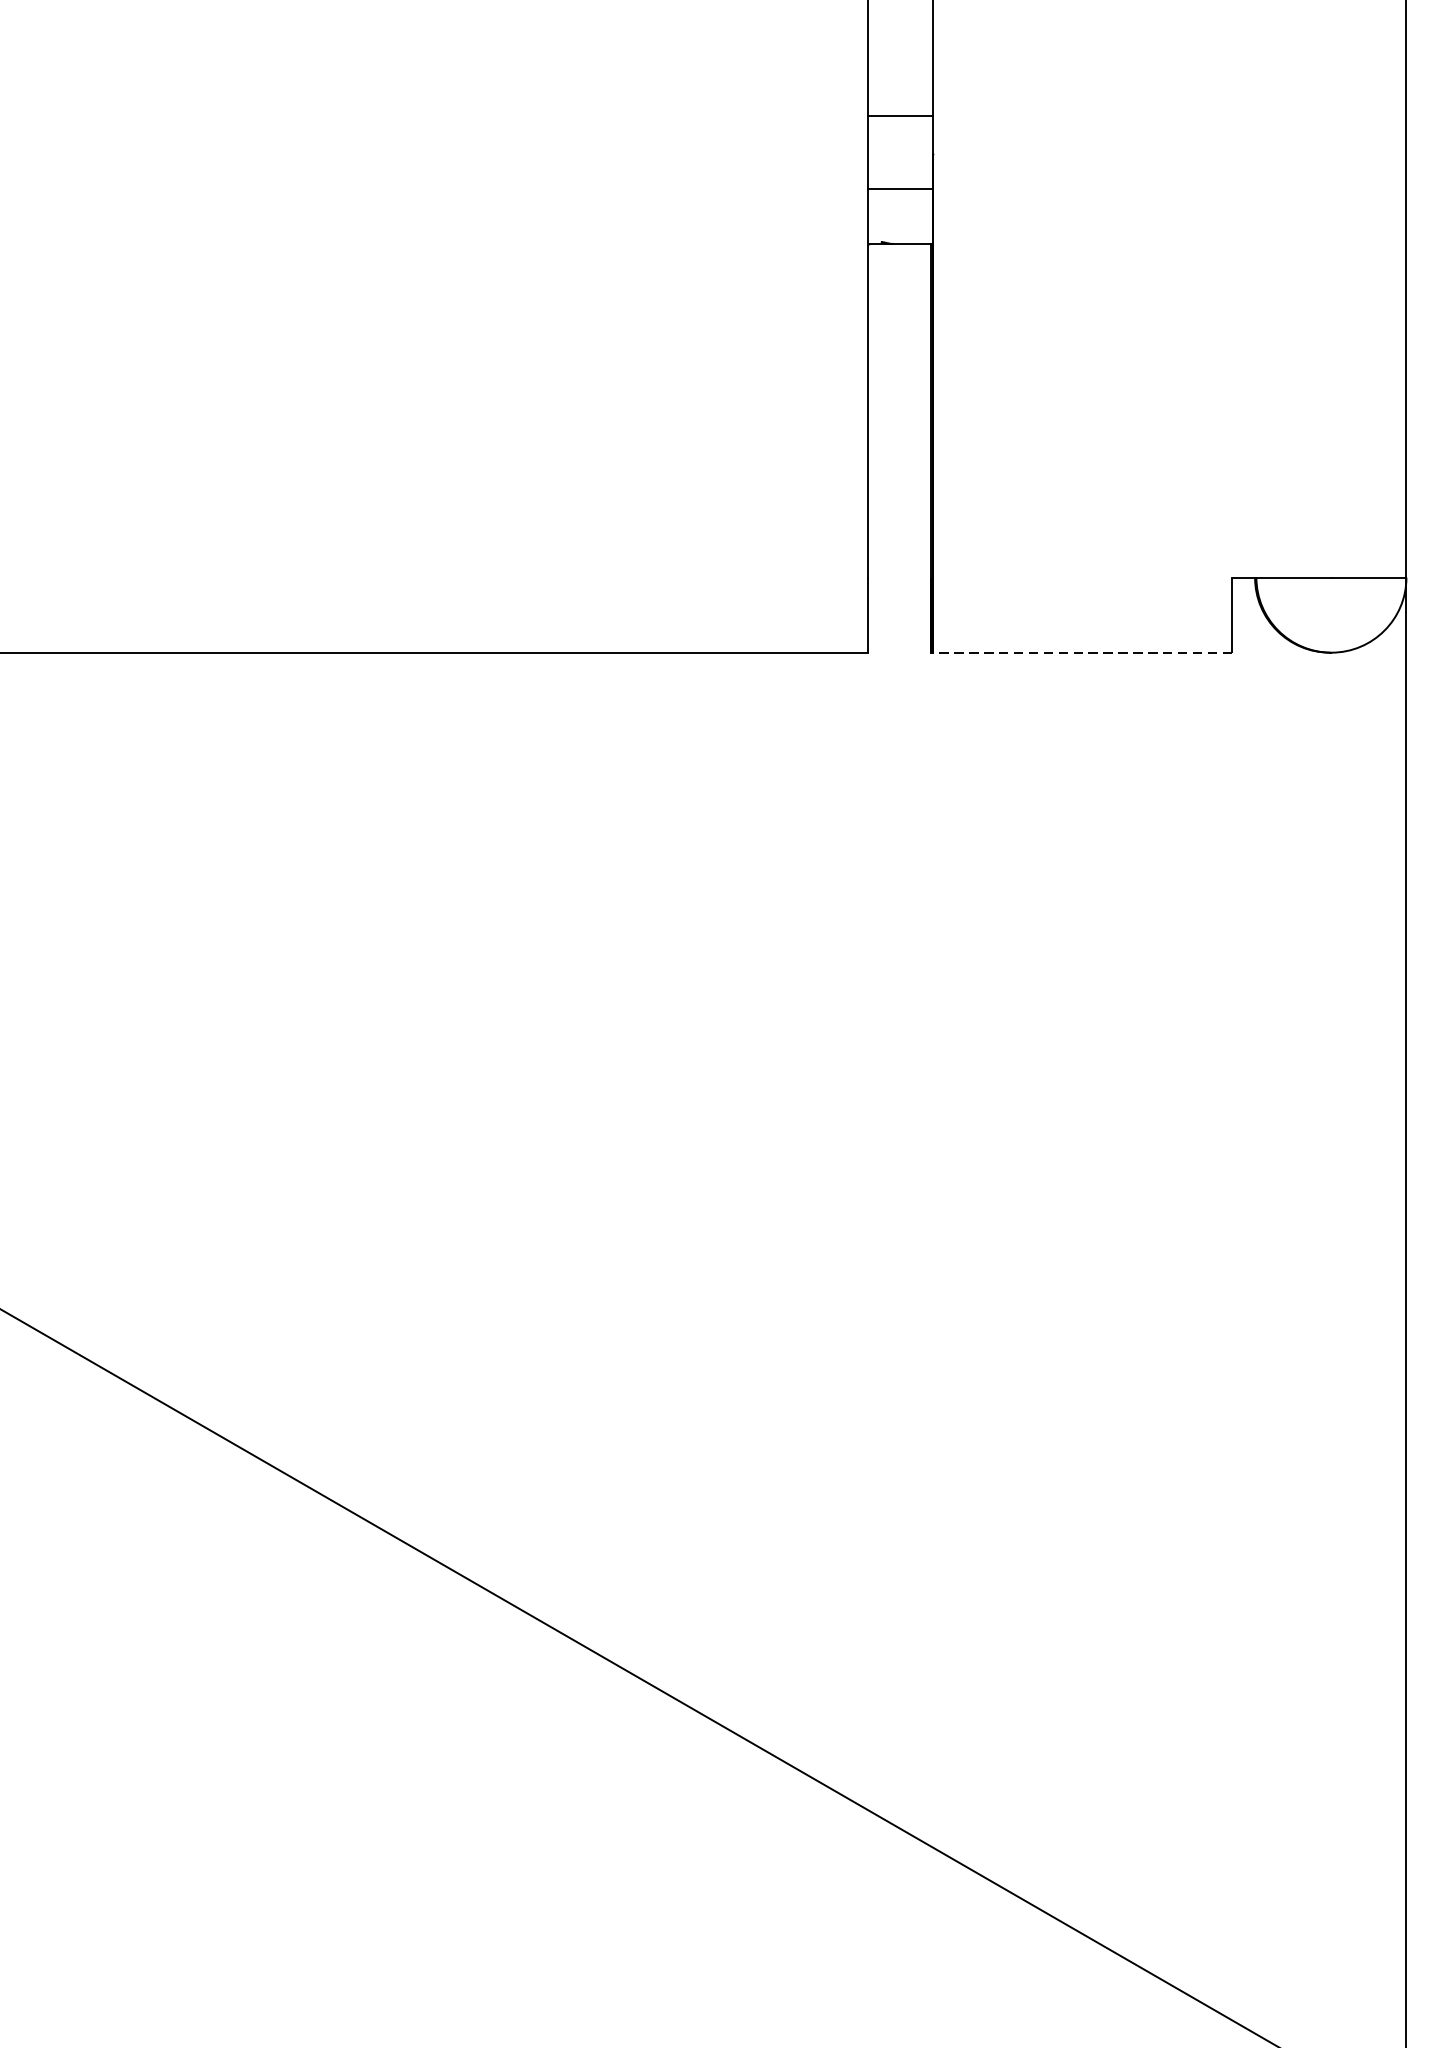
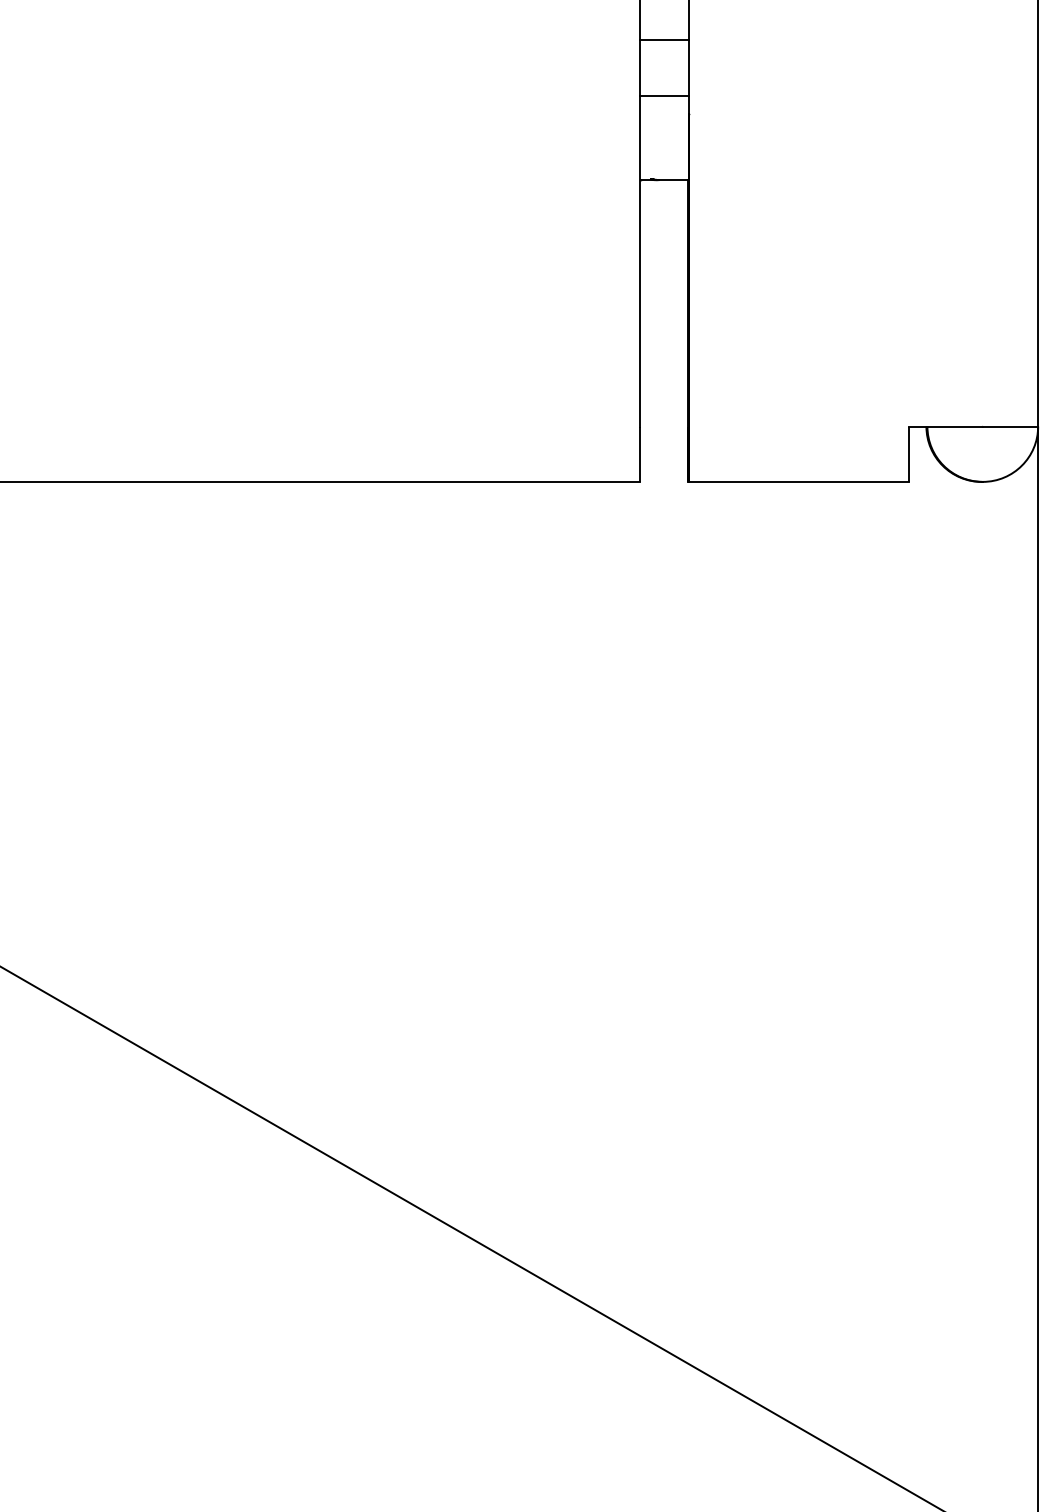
line: (900, 115) -> (664, 40), moved
line: (900, 188) -> (664, 95), moved
line: (1081, 652) -> (798, 481), dashed -> solid

